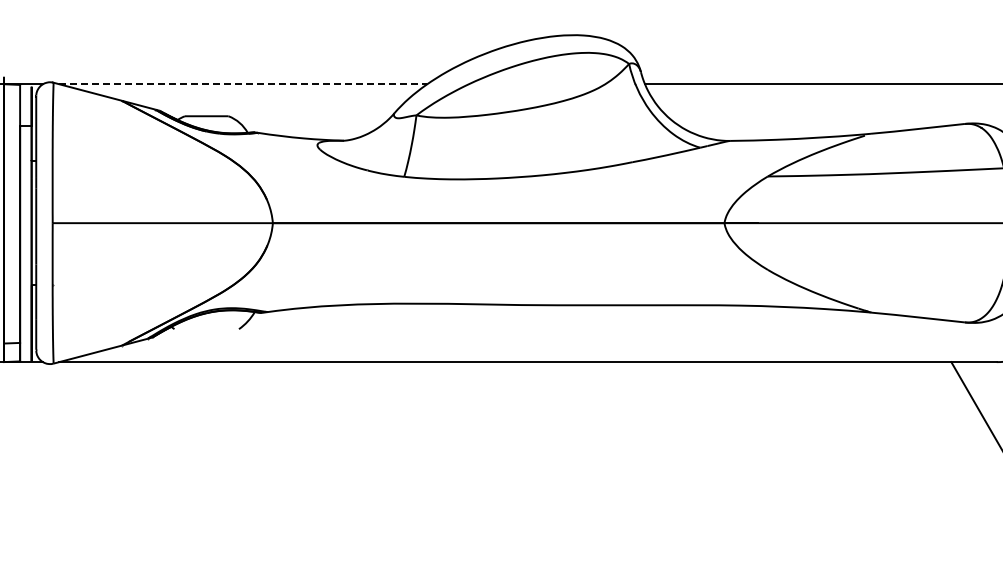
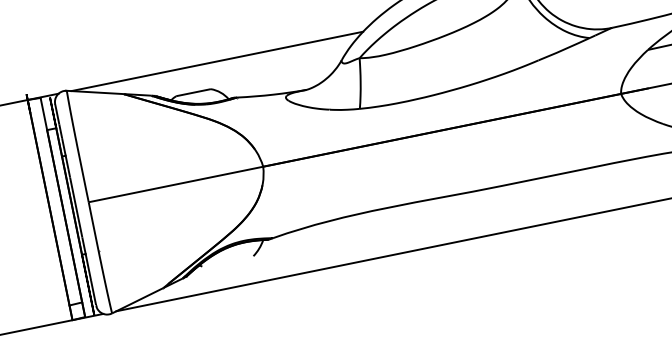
line: (243, 84) -> (217, 61), dashed -> solid

